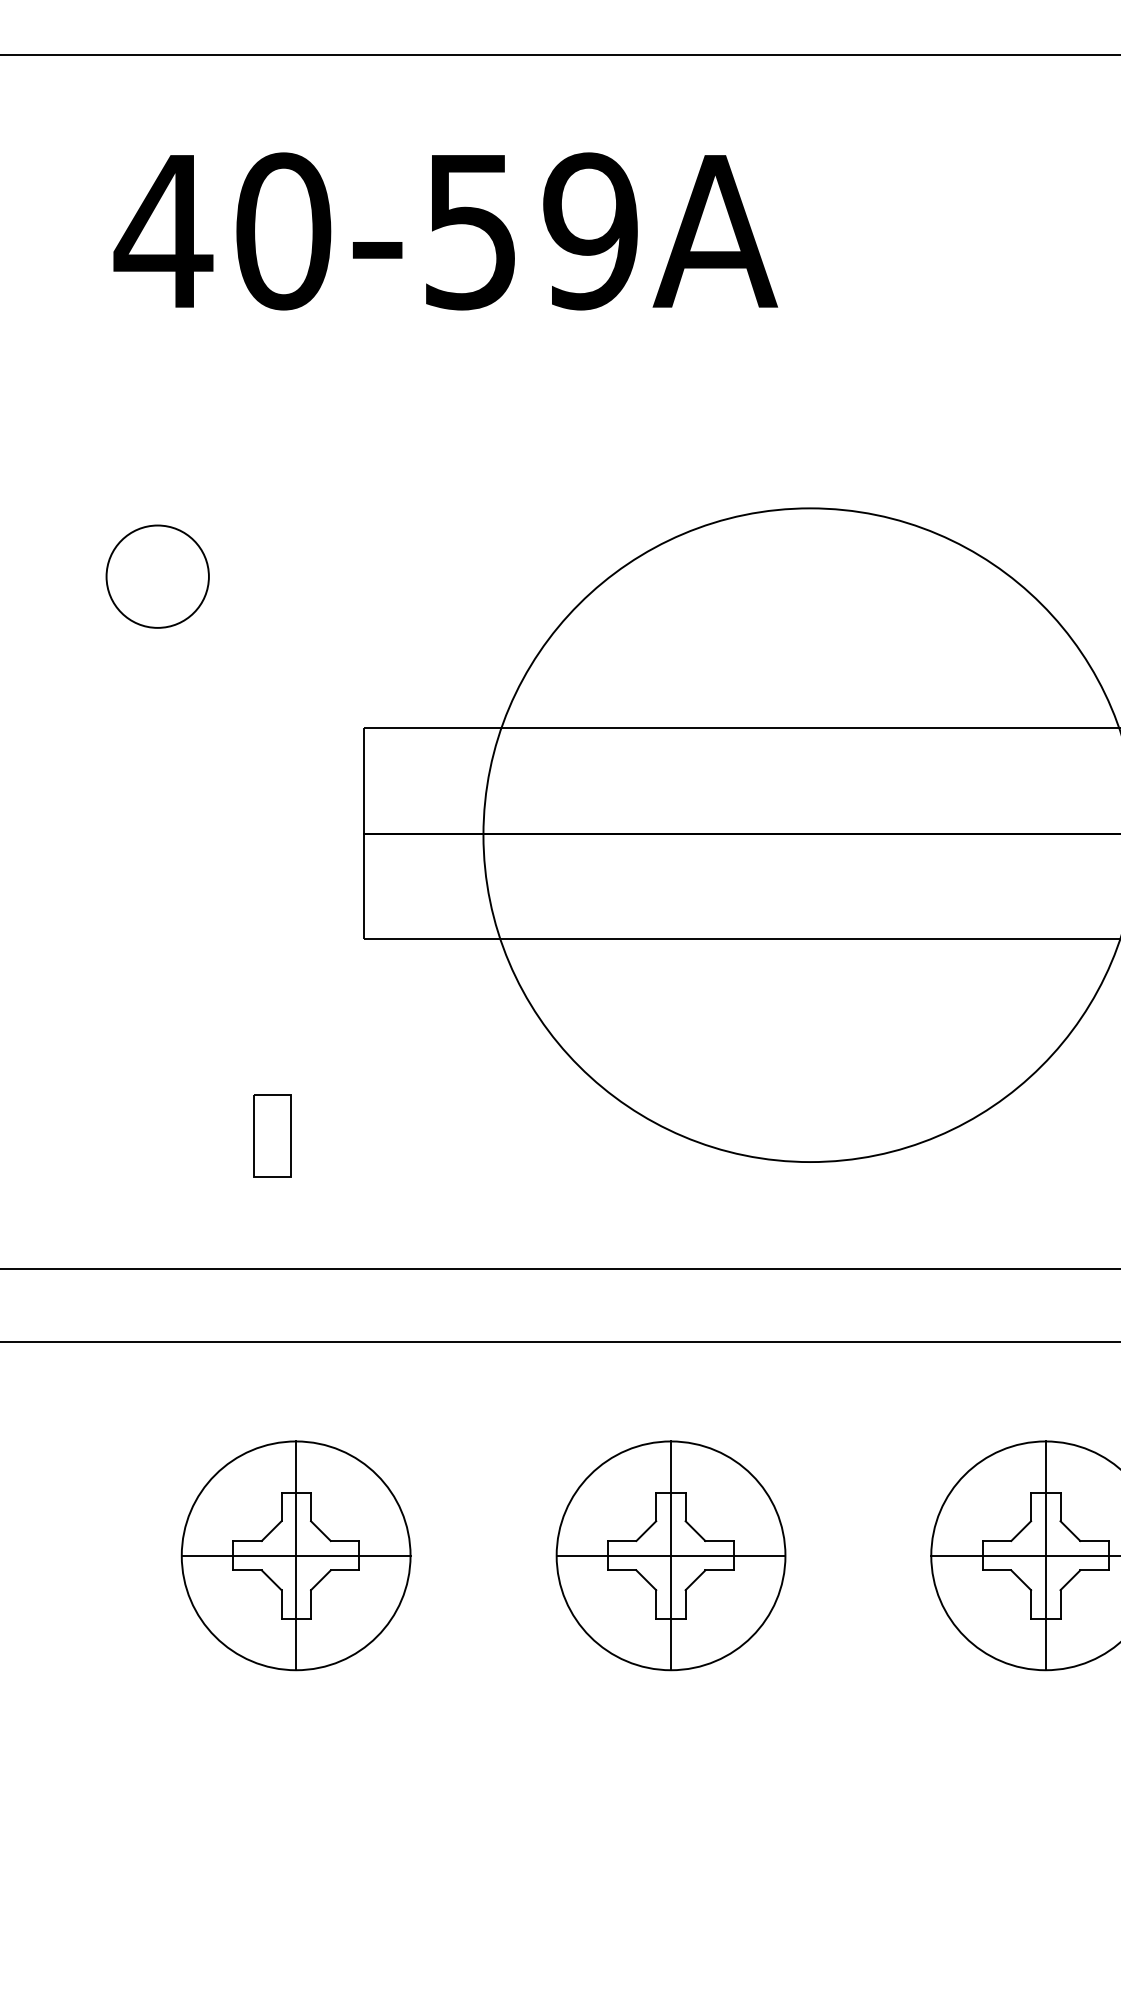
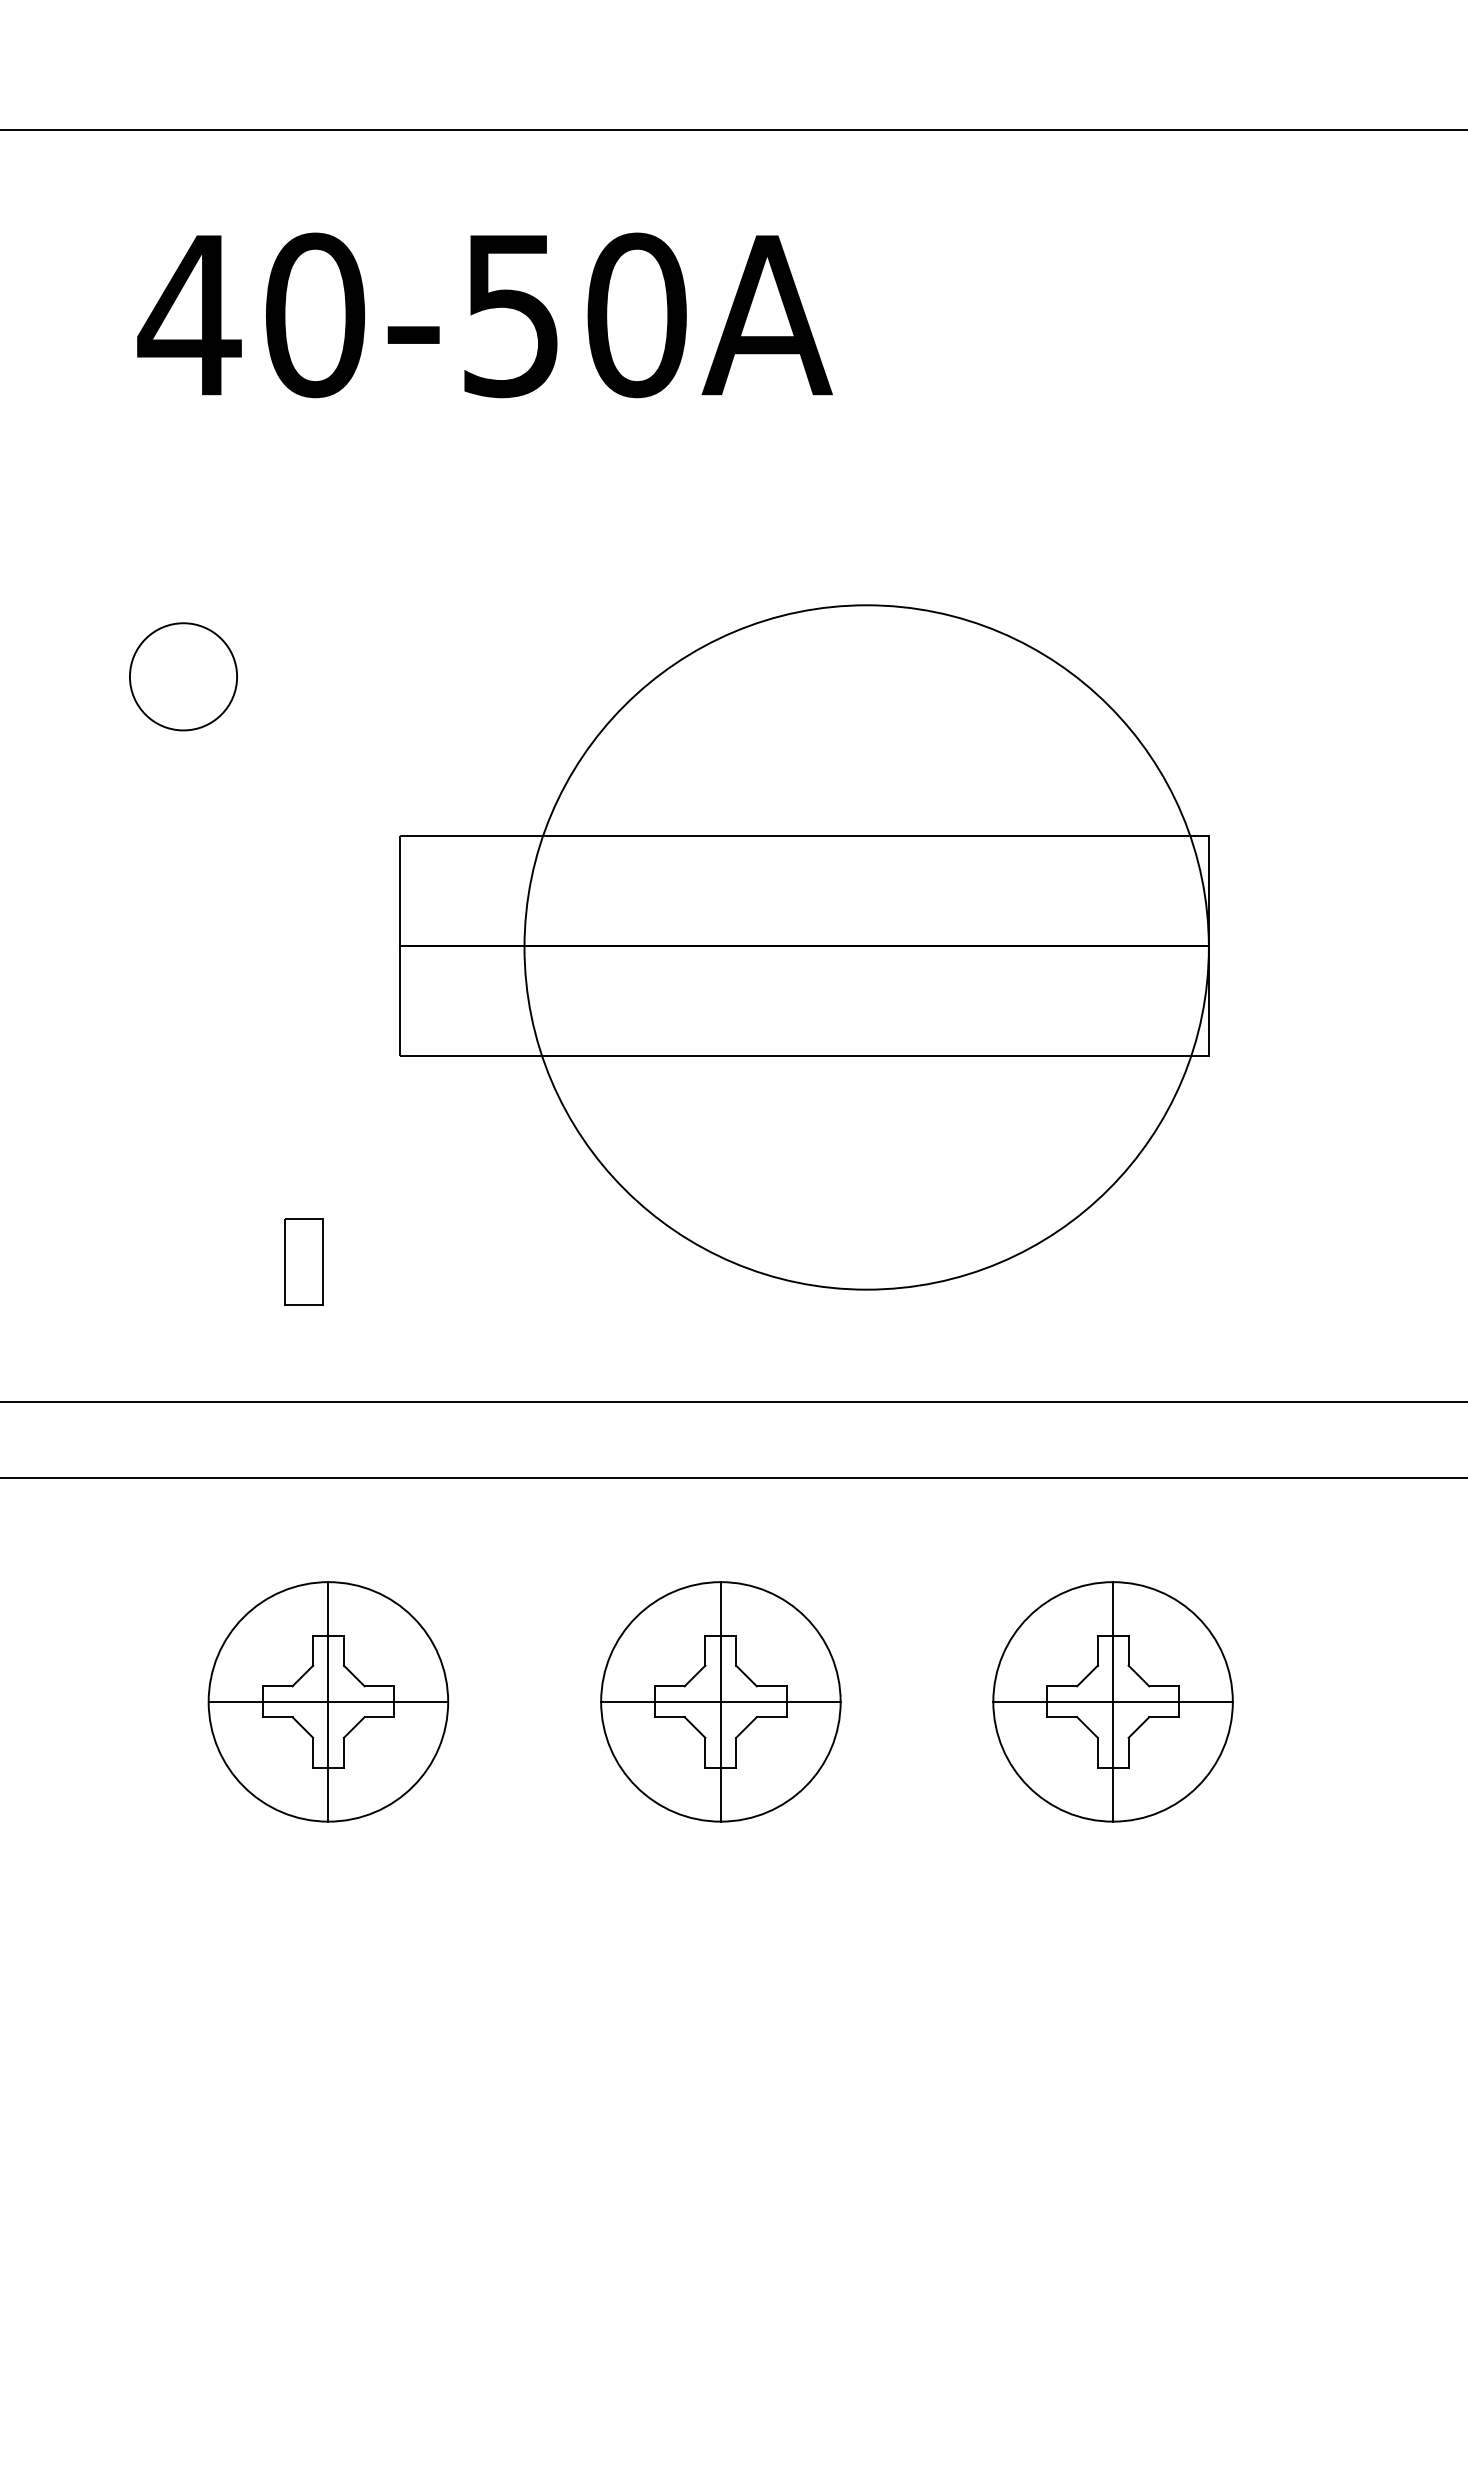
text: (590, 231) -> (636, 315), 40-59A -> 40-50A

